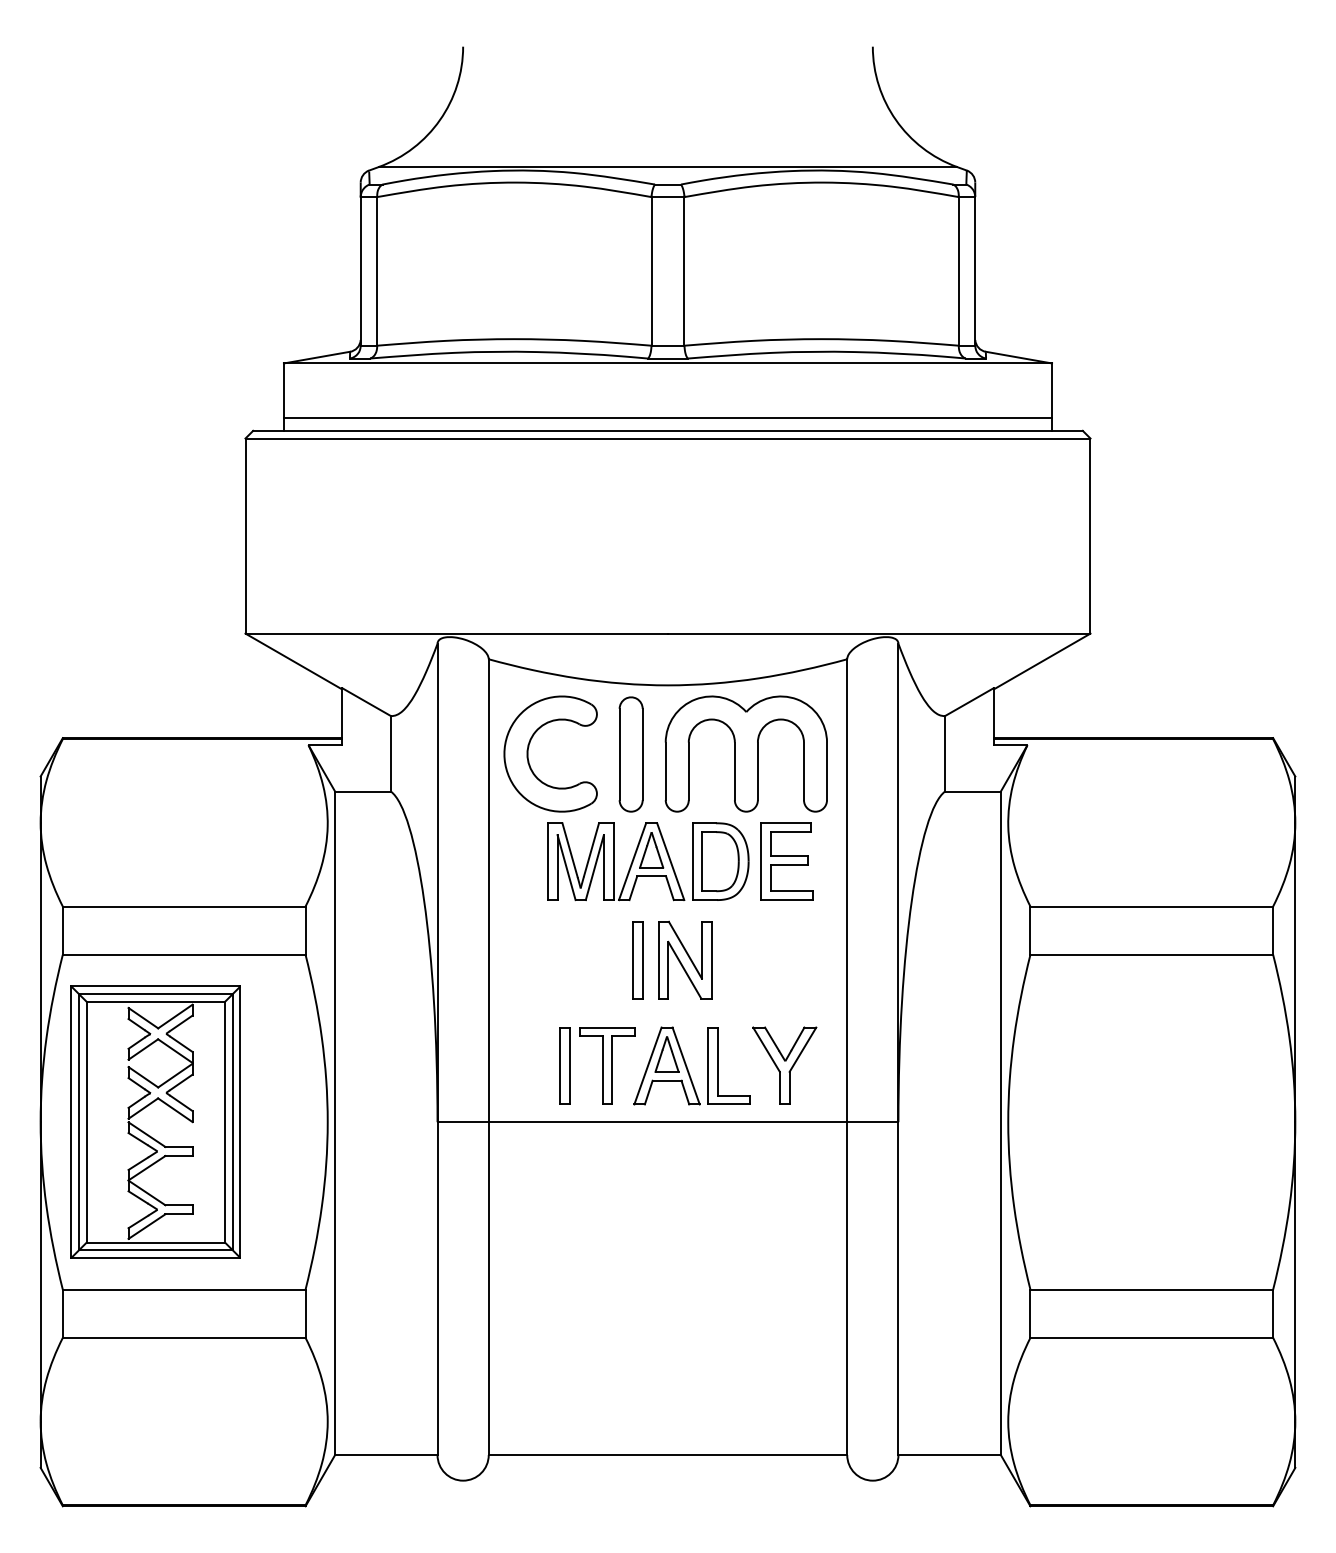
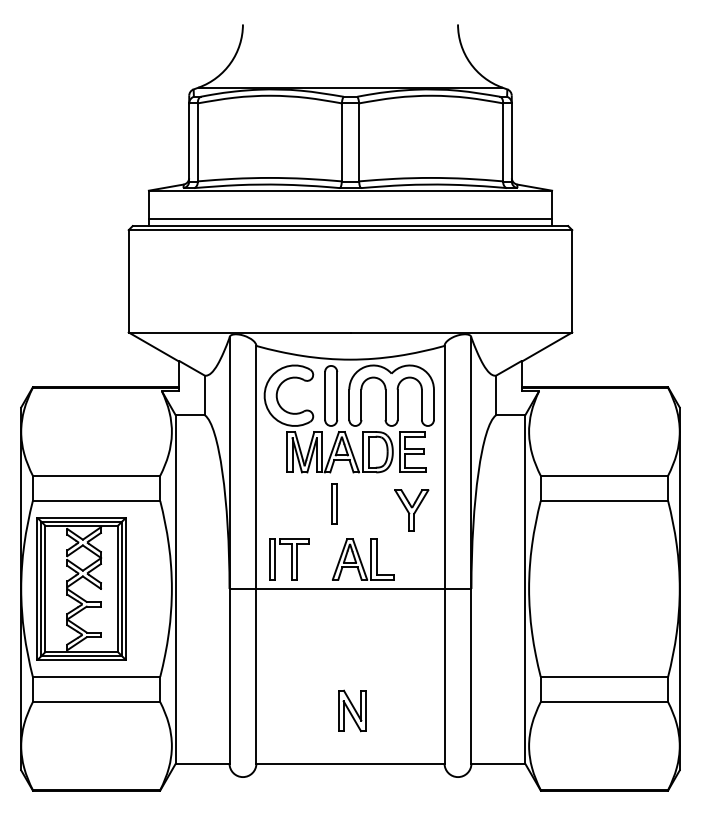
part: (685, 959) -> (352, 710), moved
part: (597, 1066) -> (289, 559), moved
part: (784, 1066) -> (411, 510), moved

